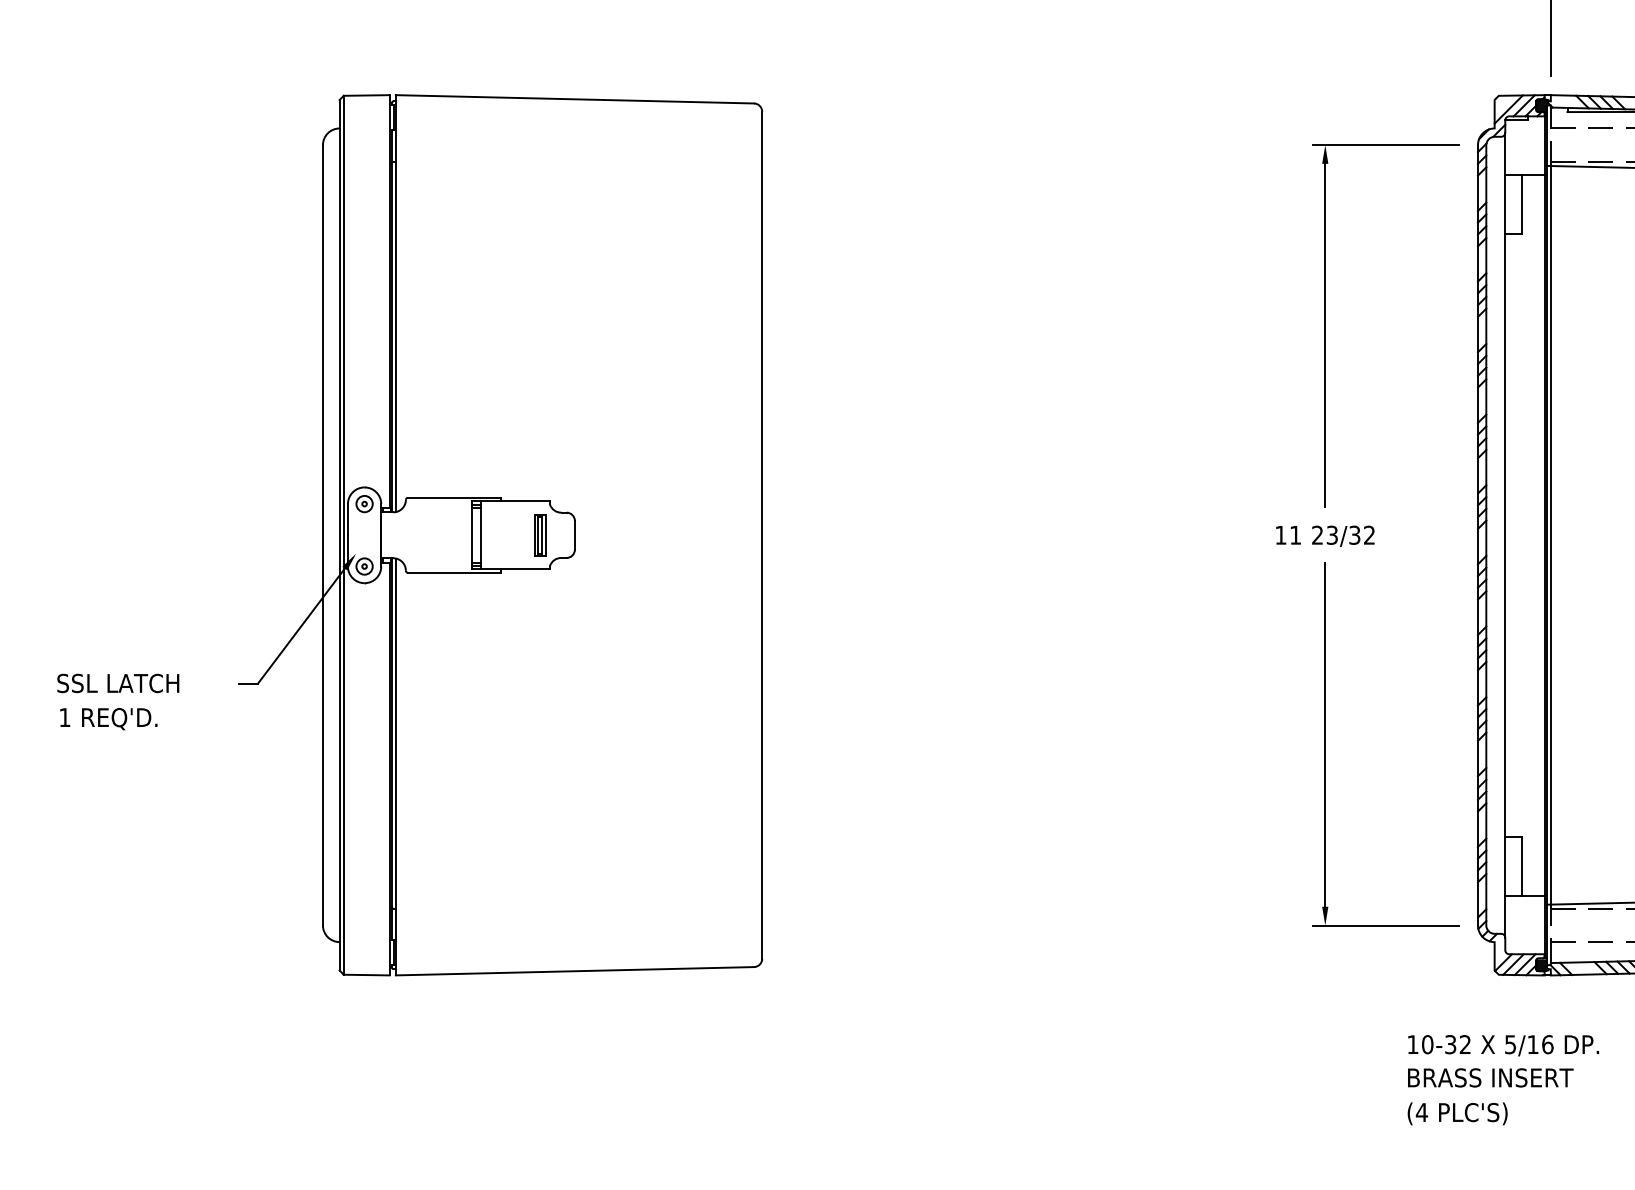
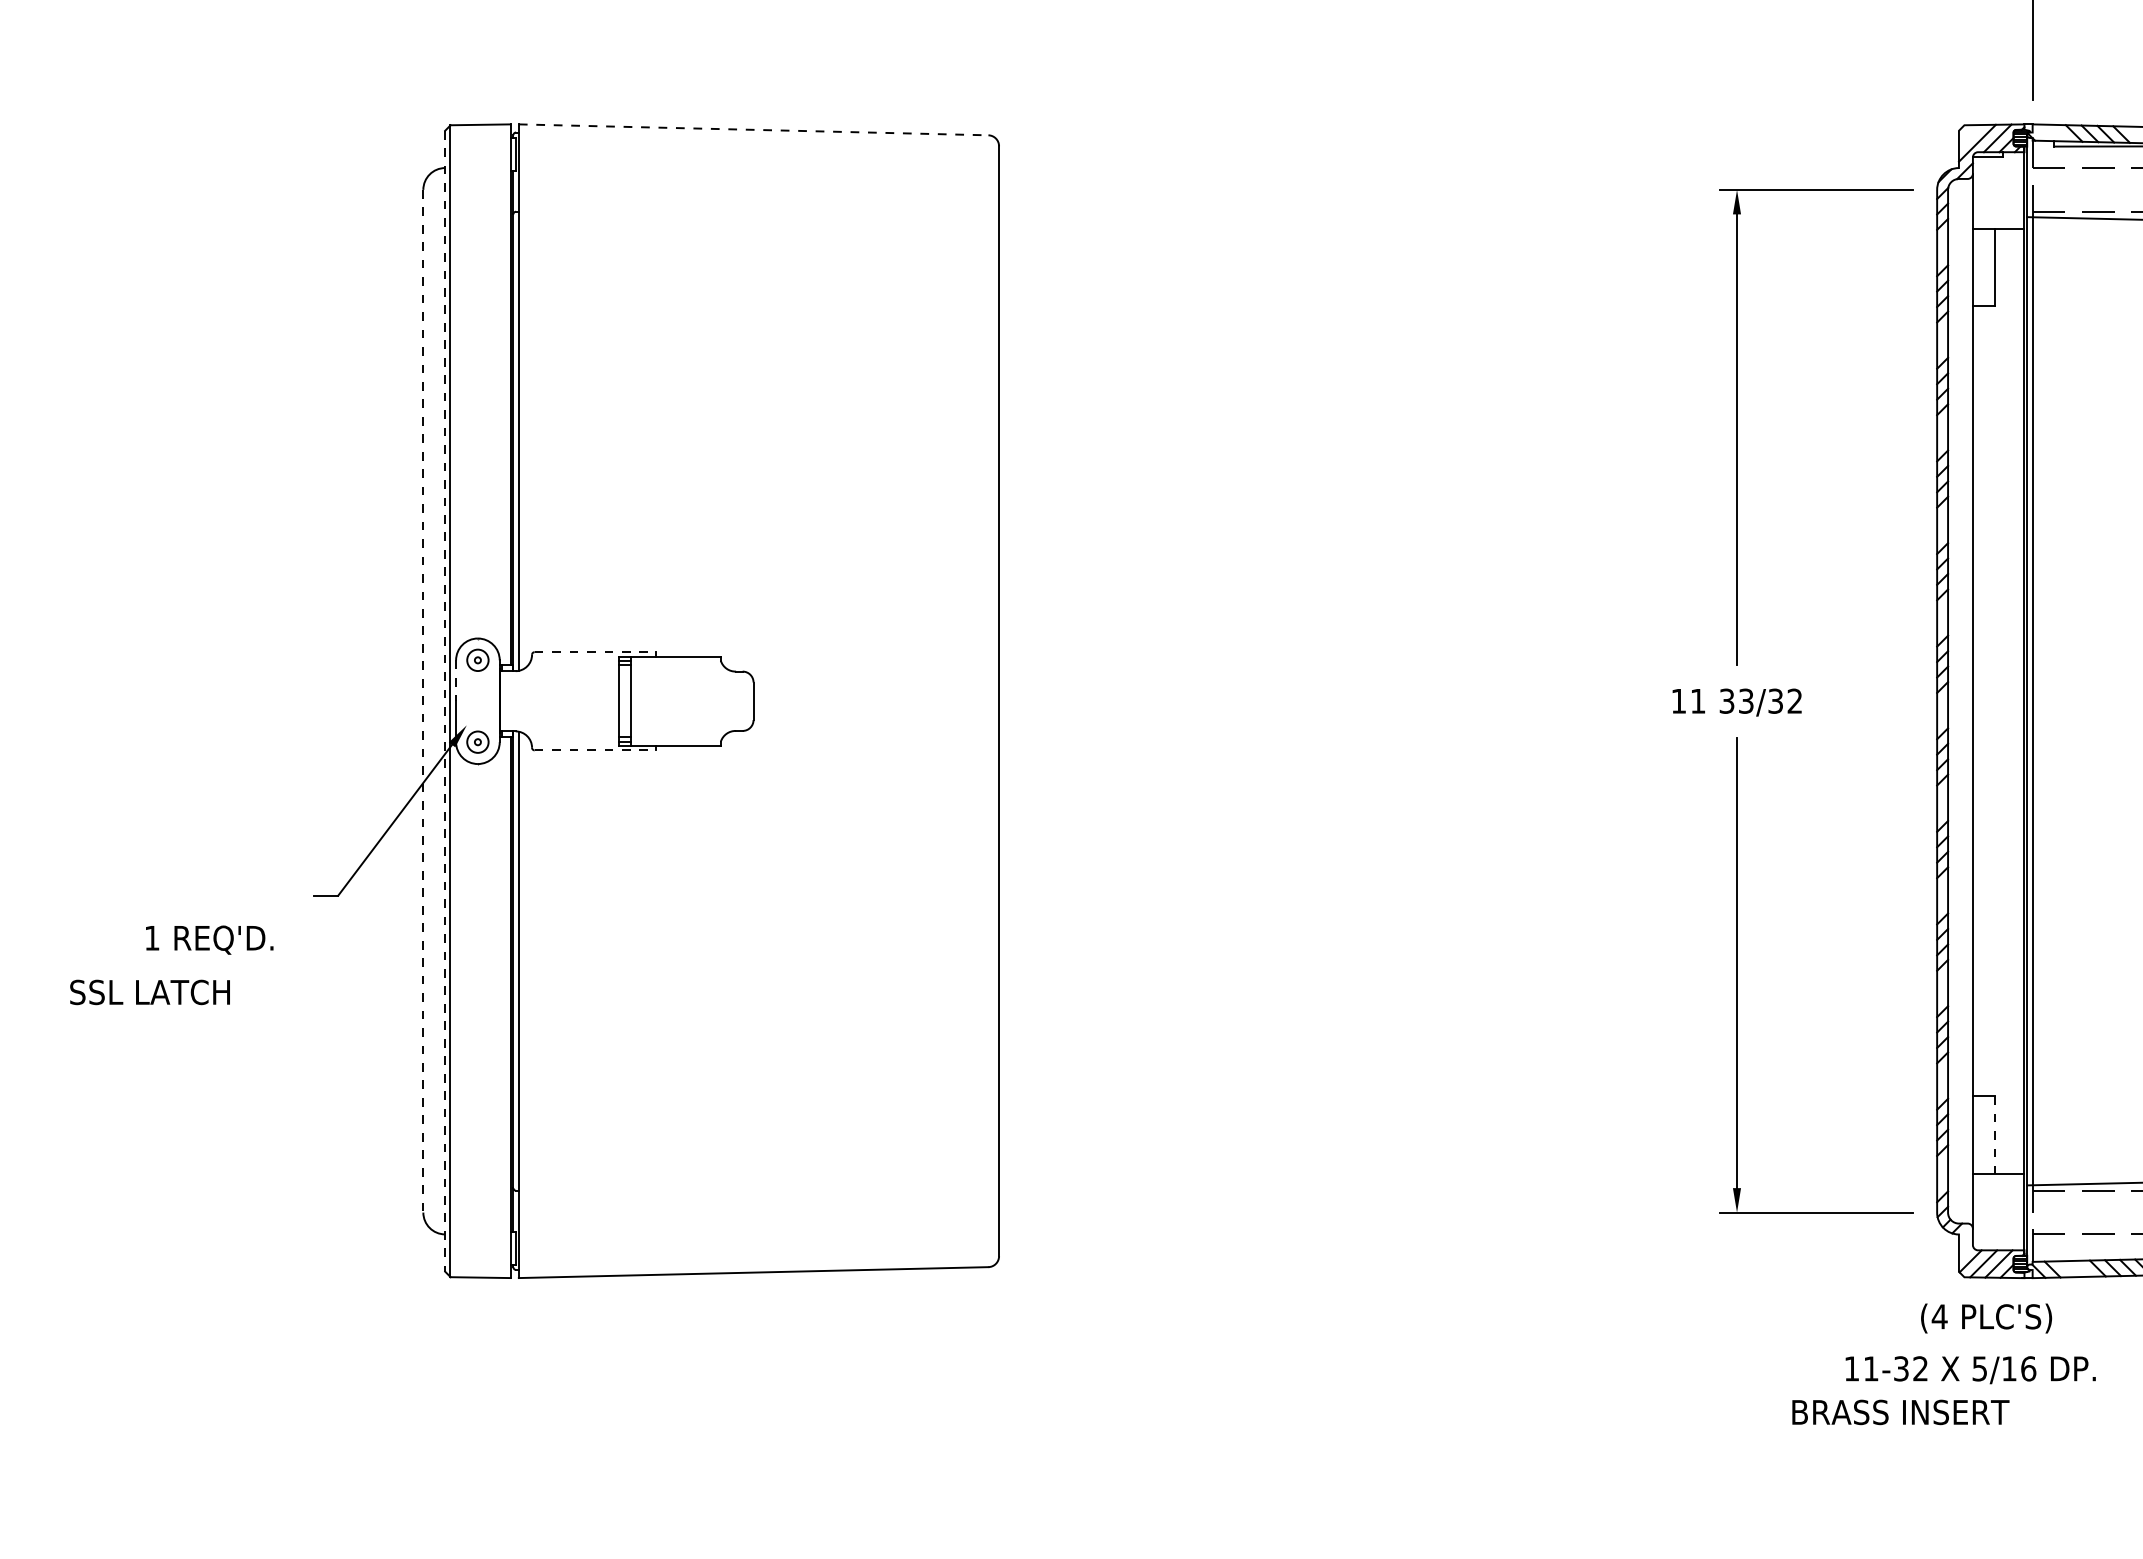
line: (574, 99) -> (753, 129), solid -> dashed
line: (454, 498) -> (595, 652), solid -> dashed
line: (348, 520) -> (456, 681), solid -> dashed
part: (540, 534) -> (708, 700), removed
text: (1317, 534) -> (1726, 700), 23/32 -> 33/32
line: (323, 535) -> (423, 701), solid -> dashed
line: (339, 535) -> (445, 701), solid -> dashed
line: (454, 572) -> (595, 750), solid -> dashed
text: (117, 683) -> (149, 992), moved
text: (108, 718) -> (209, 939), moved
line: (1521, 866) -> (1994, 1135), solid -> dashed
text: (1427, 1044) -> (1870, 1368), 10-32 -> 11-32
text: (1490, 1077) -> (1900, 1412), moved
text: (1457, 1113) -> (1986, 1318), moved

